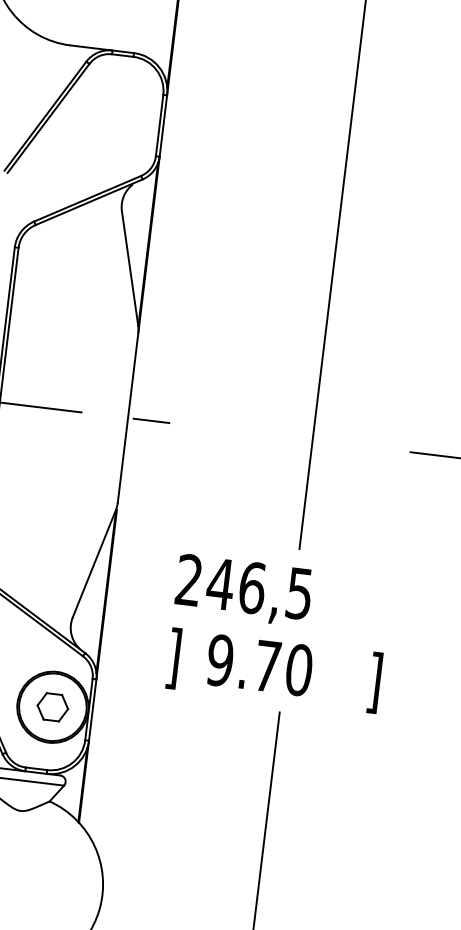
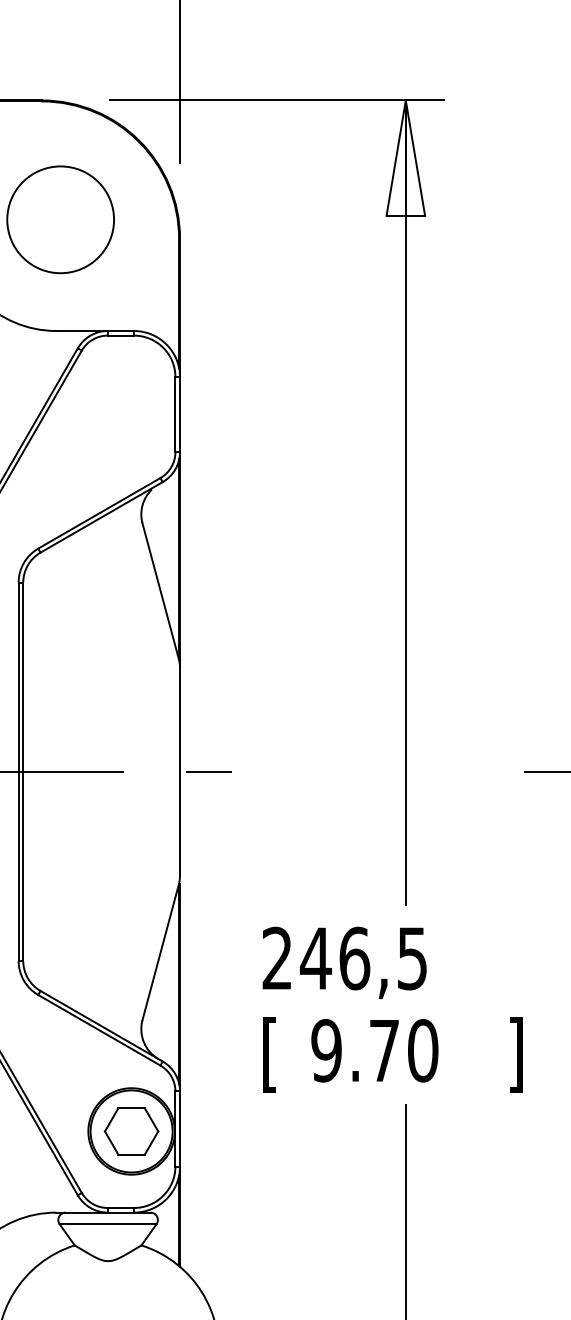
text: (173, 658) -> (269, 1054), ] -> [
part: (52, 707) -> (131, 1131), size x1.43

